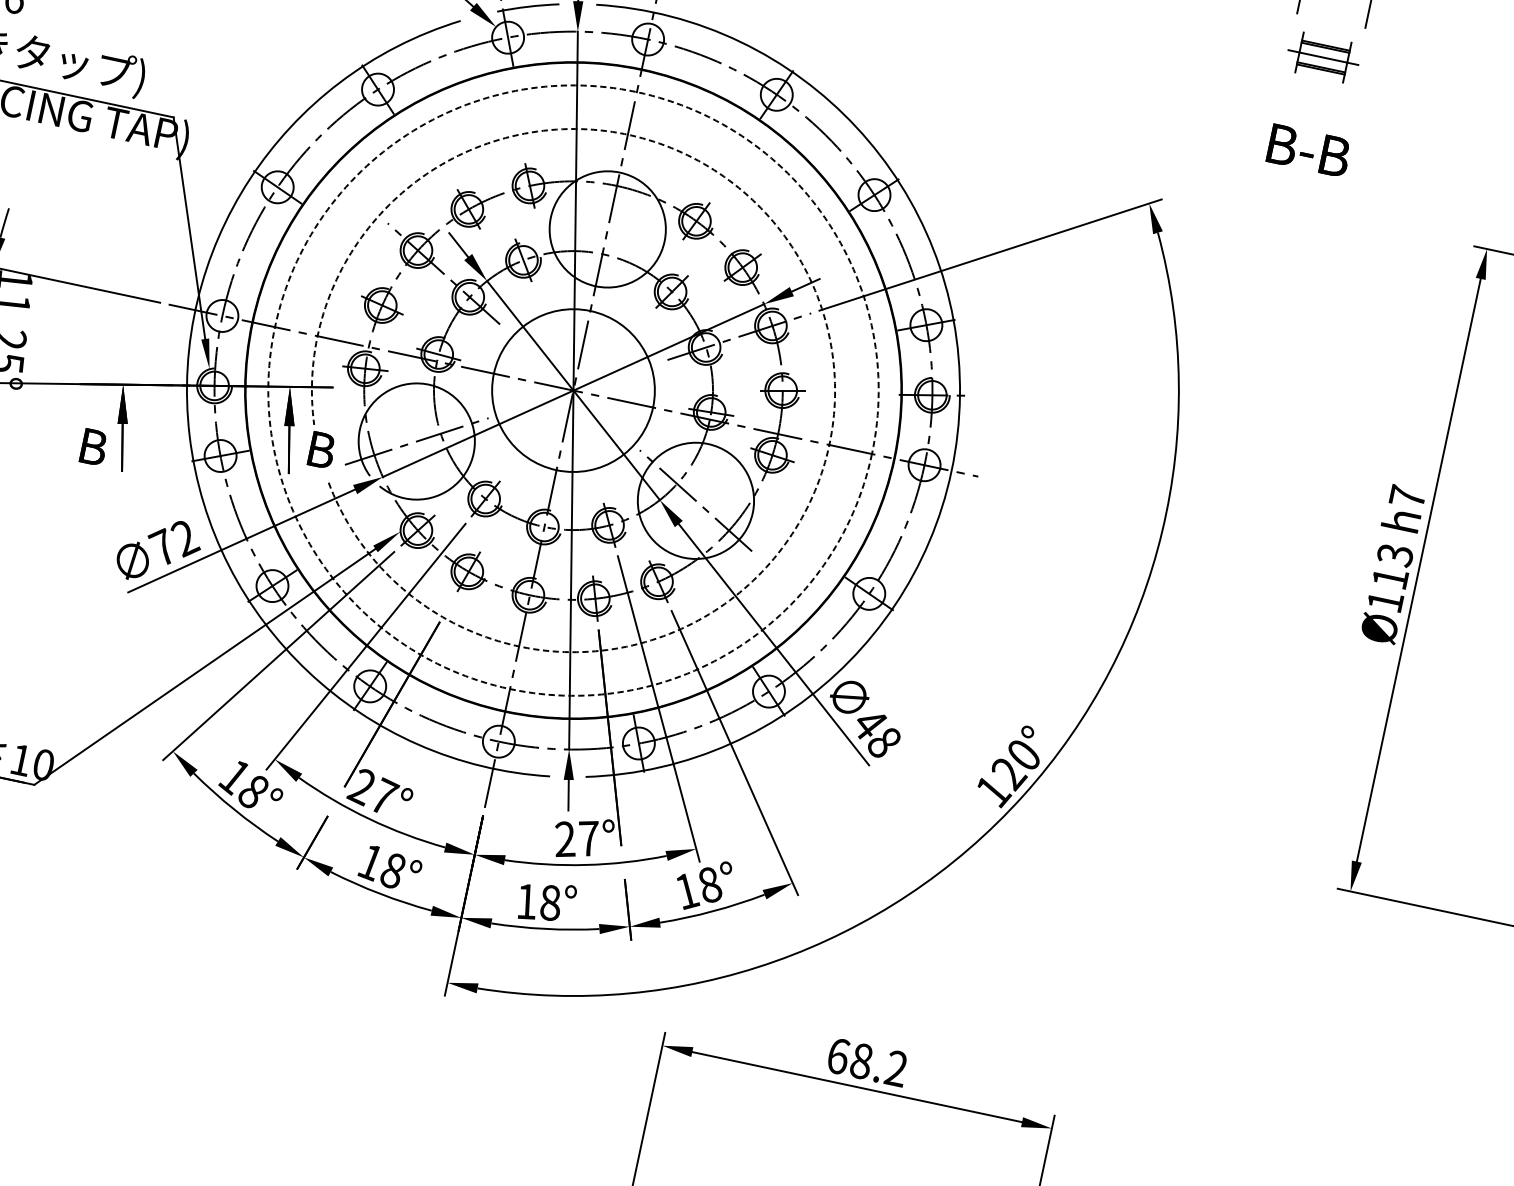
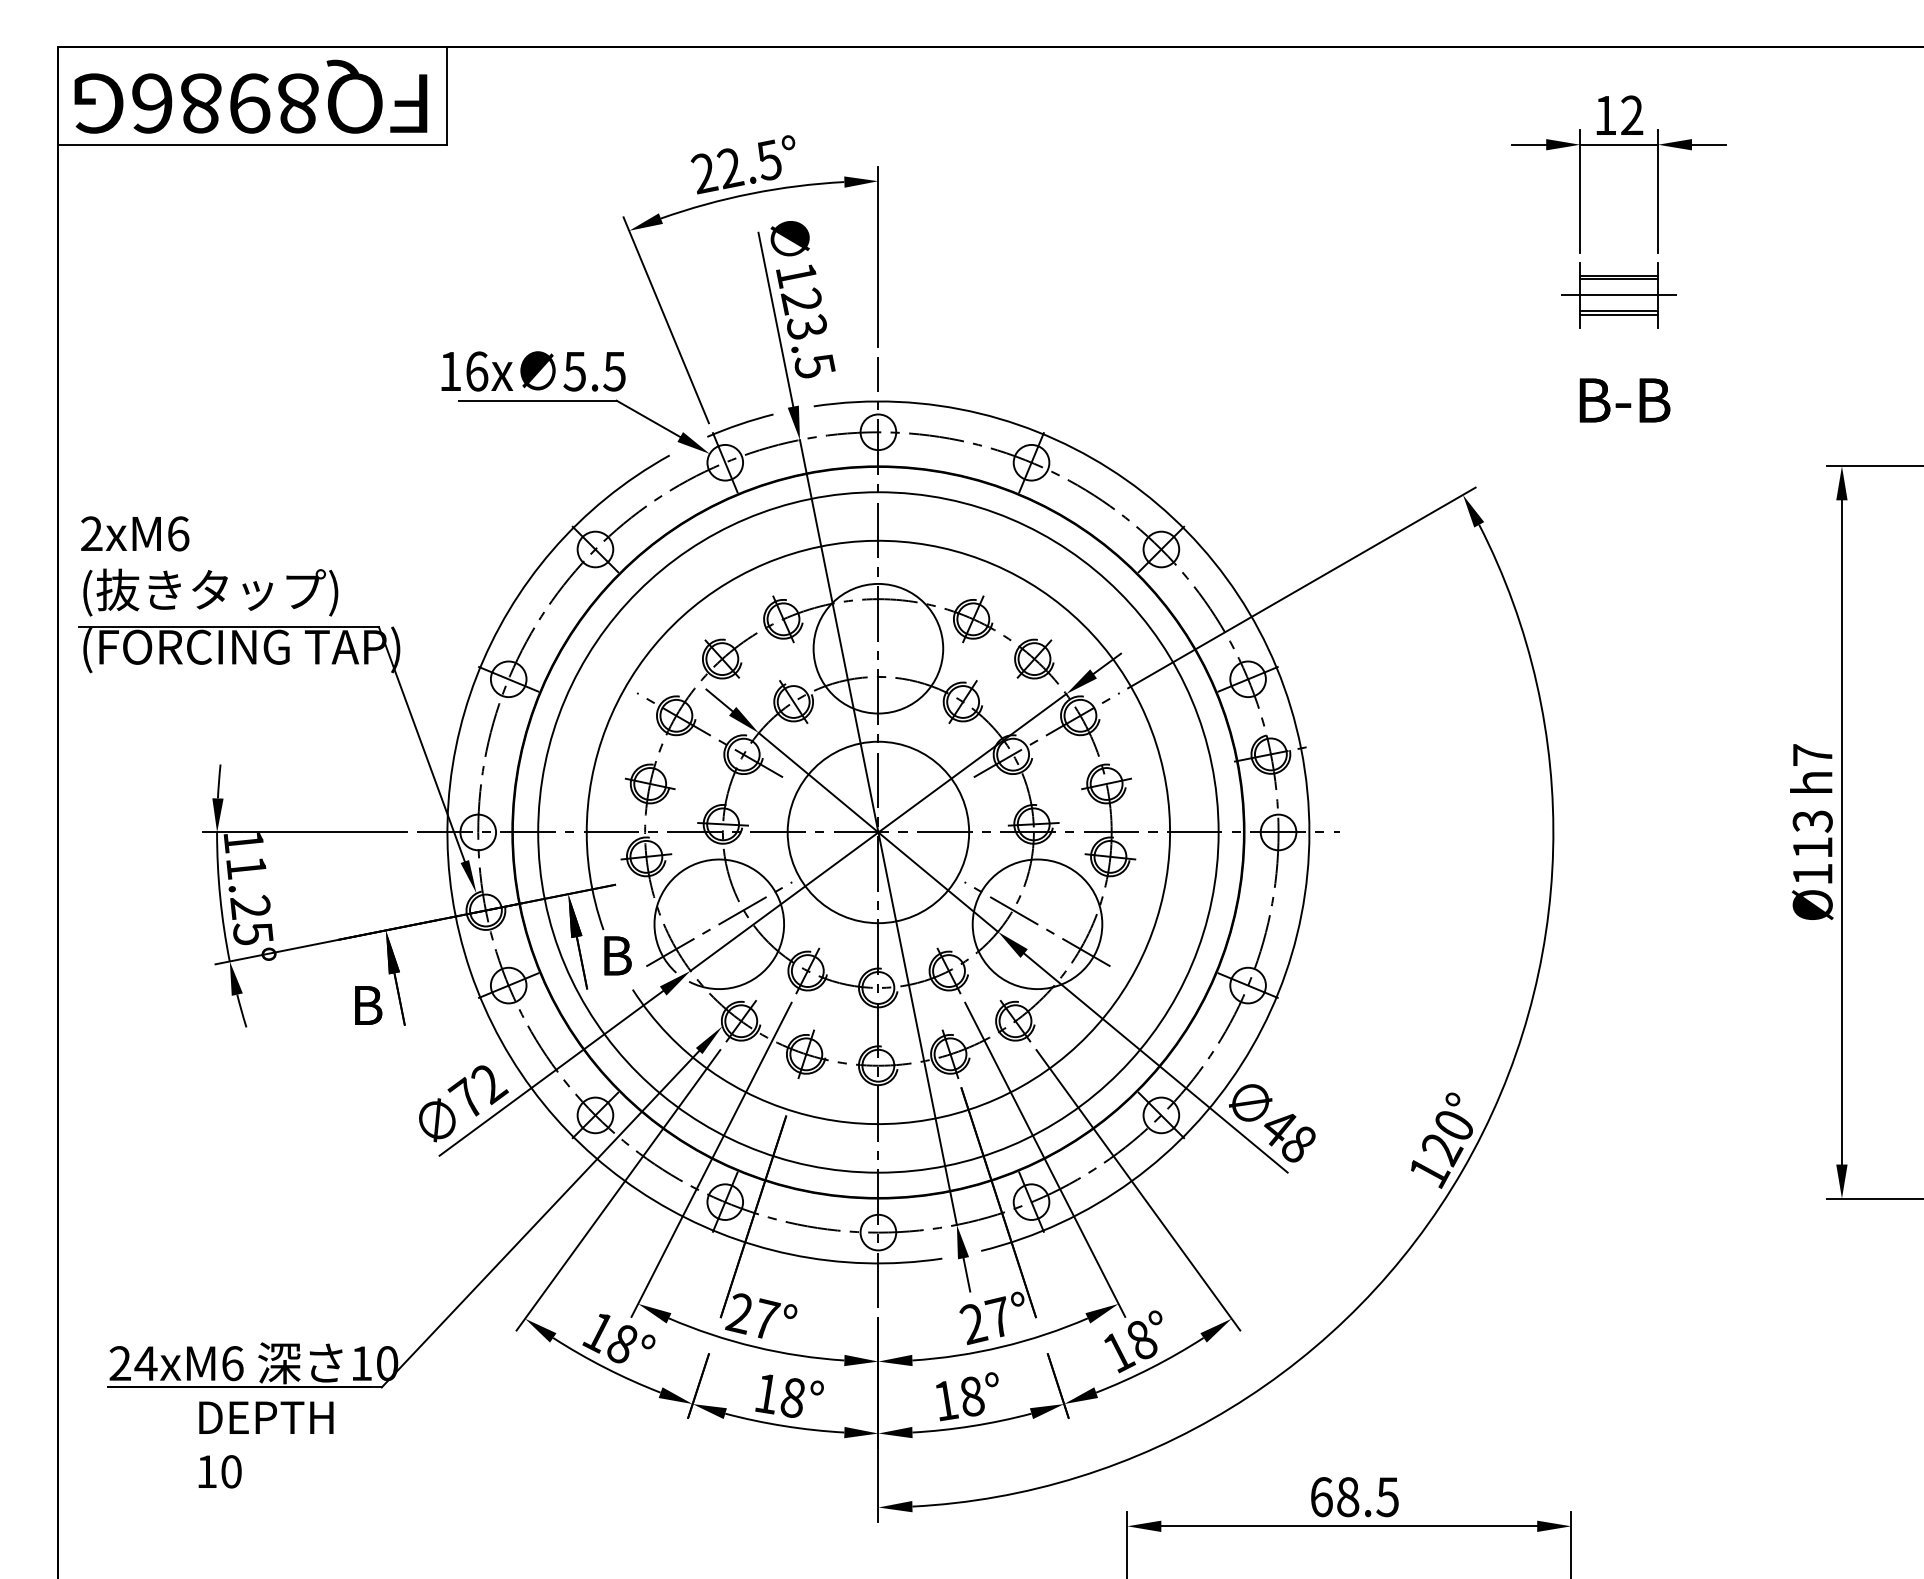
part: (1322, 57) -> (1618, 295), size x1.43
arc: (827, 327) -> (1140, 704), dashed -> solid
circle: (573, 390) -> (878, 832), dashed -> solid
text: (896, 1068) -> (1387, 1497), 68.2 -> 68.5

